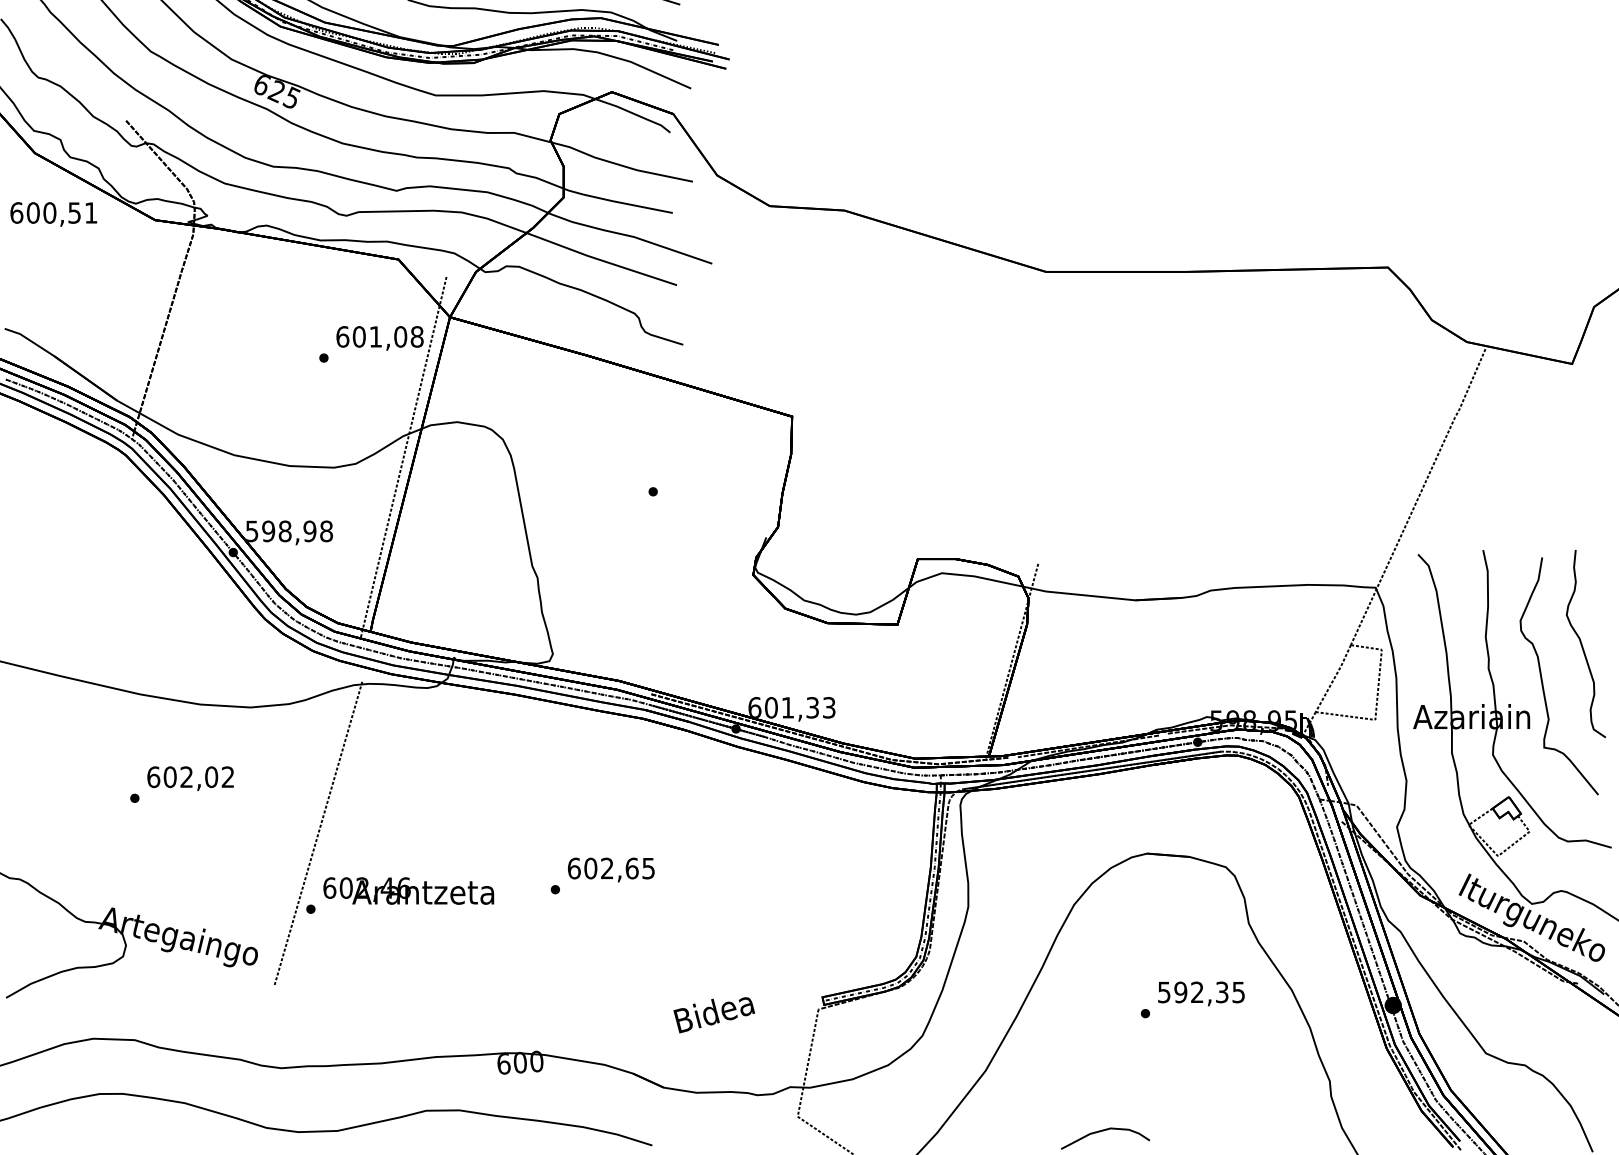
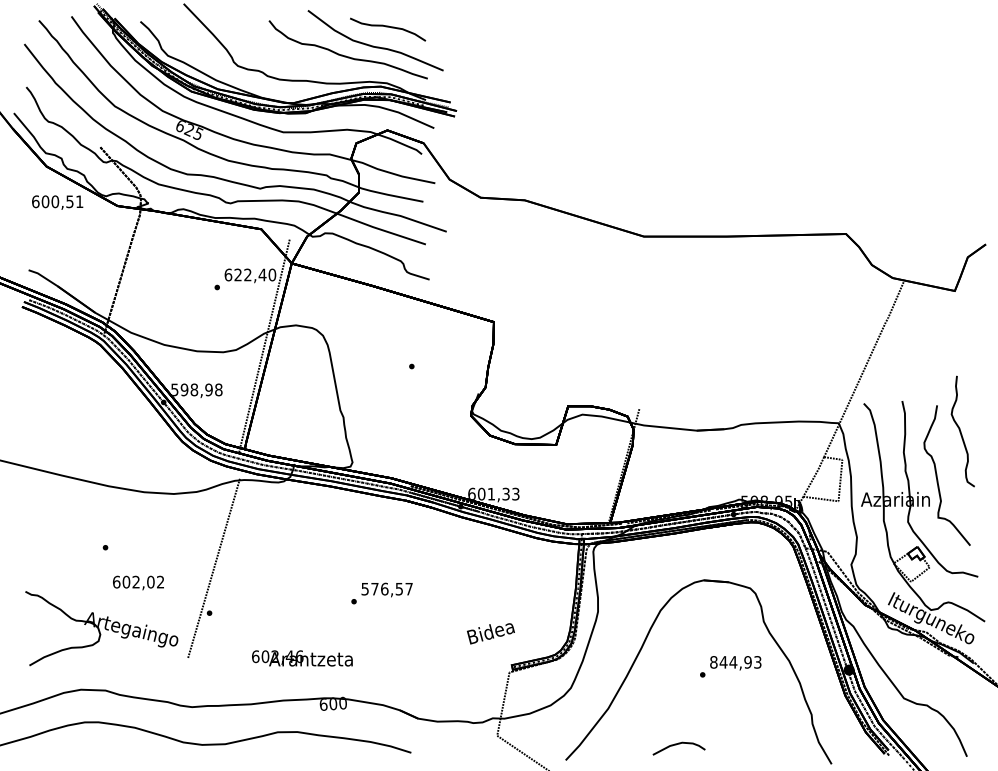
text: (388, 336) -> (255, 274), 601,08 -> 622,40
curve: (1583, 644) -> (961, 431), moved
text: (190, 777) -> (138, 582), moved
text: (610, 867) -> (386, 588), 602,65 -> 576,57
text: (408, 891) -> (302, 658), moved
text: (1200, 992) -> (735, 662), 592,35 -> 844,93
text: (713, 1014) -> (490, 633), moved

